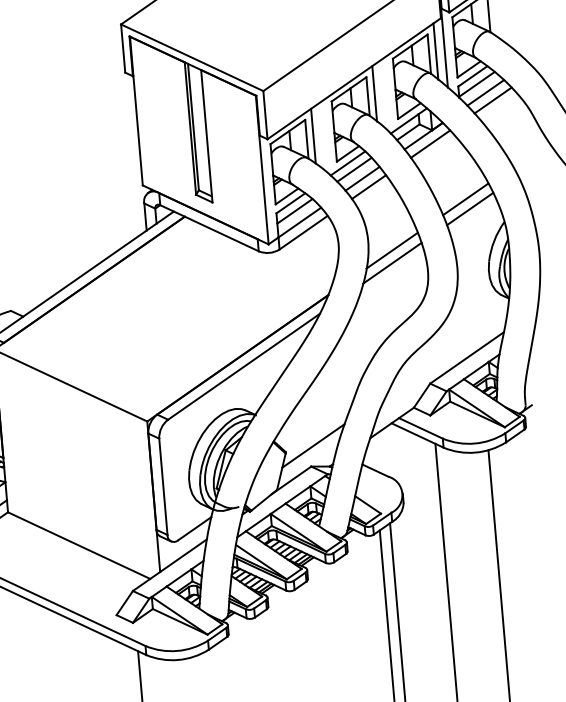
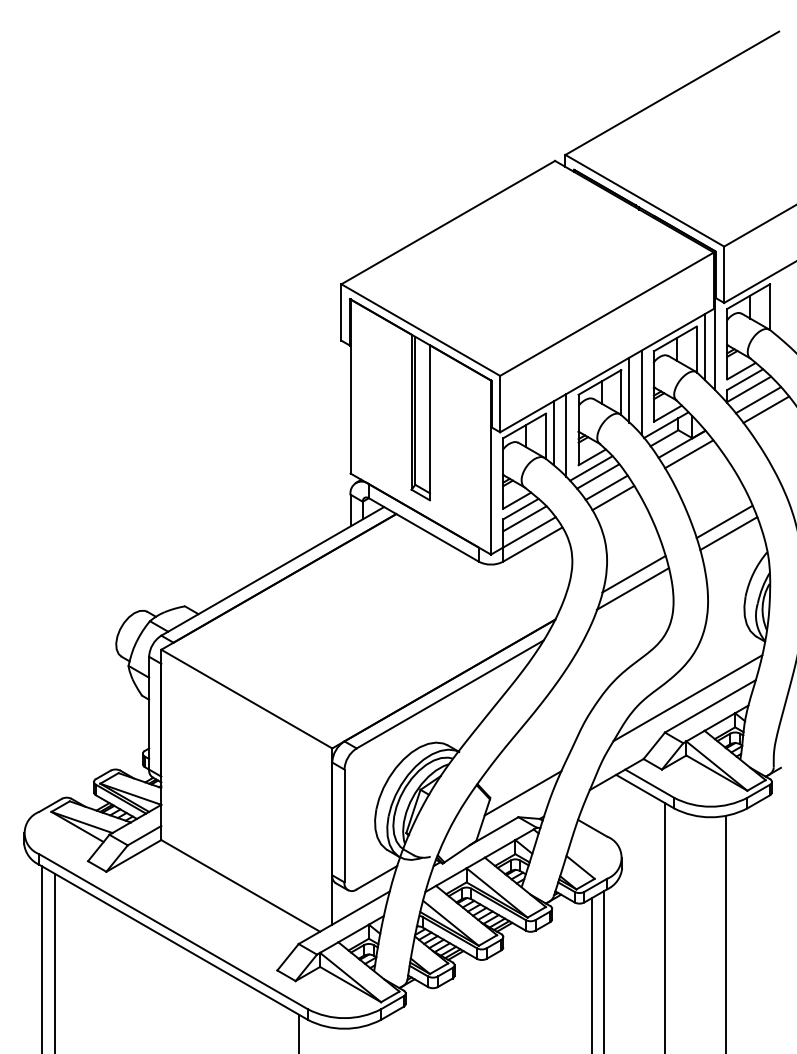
line: (385, 94) -> (641, 392), added
line: (324, 137) -> (566, 435), added
line: (446, 352) -> (687, 698), added

